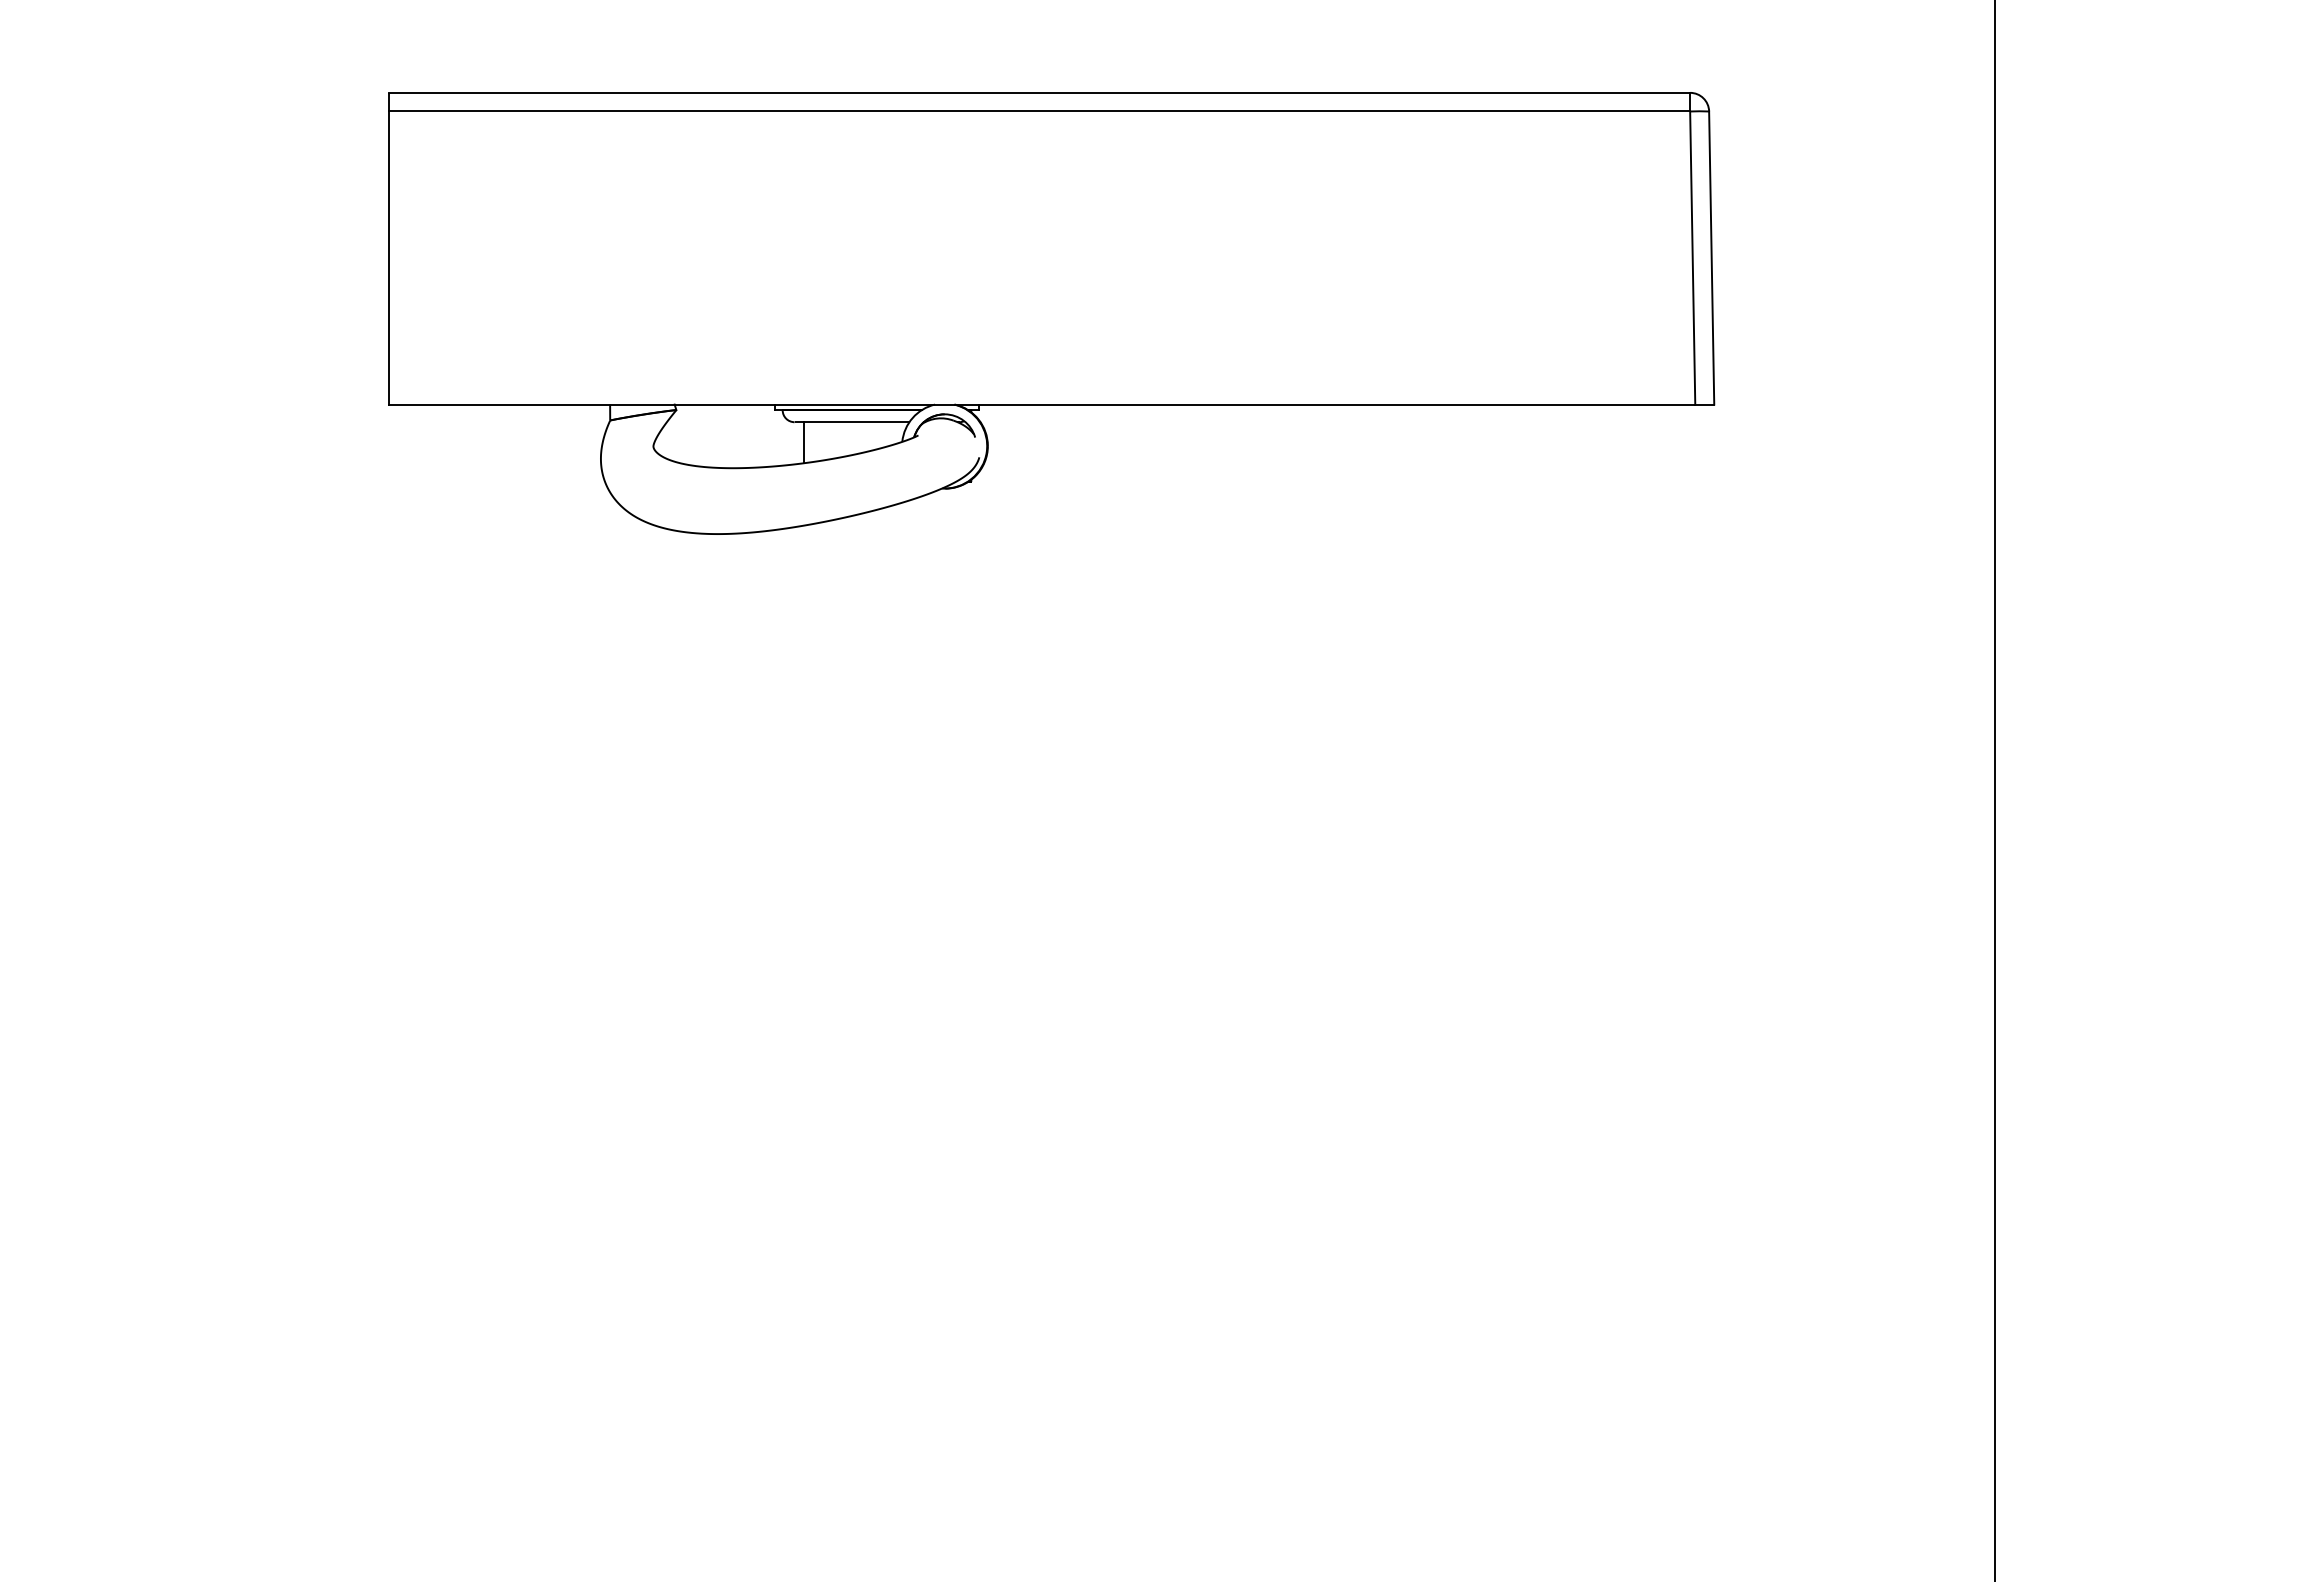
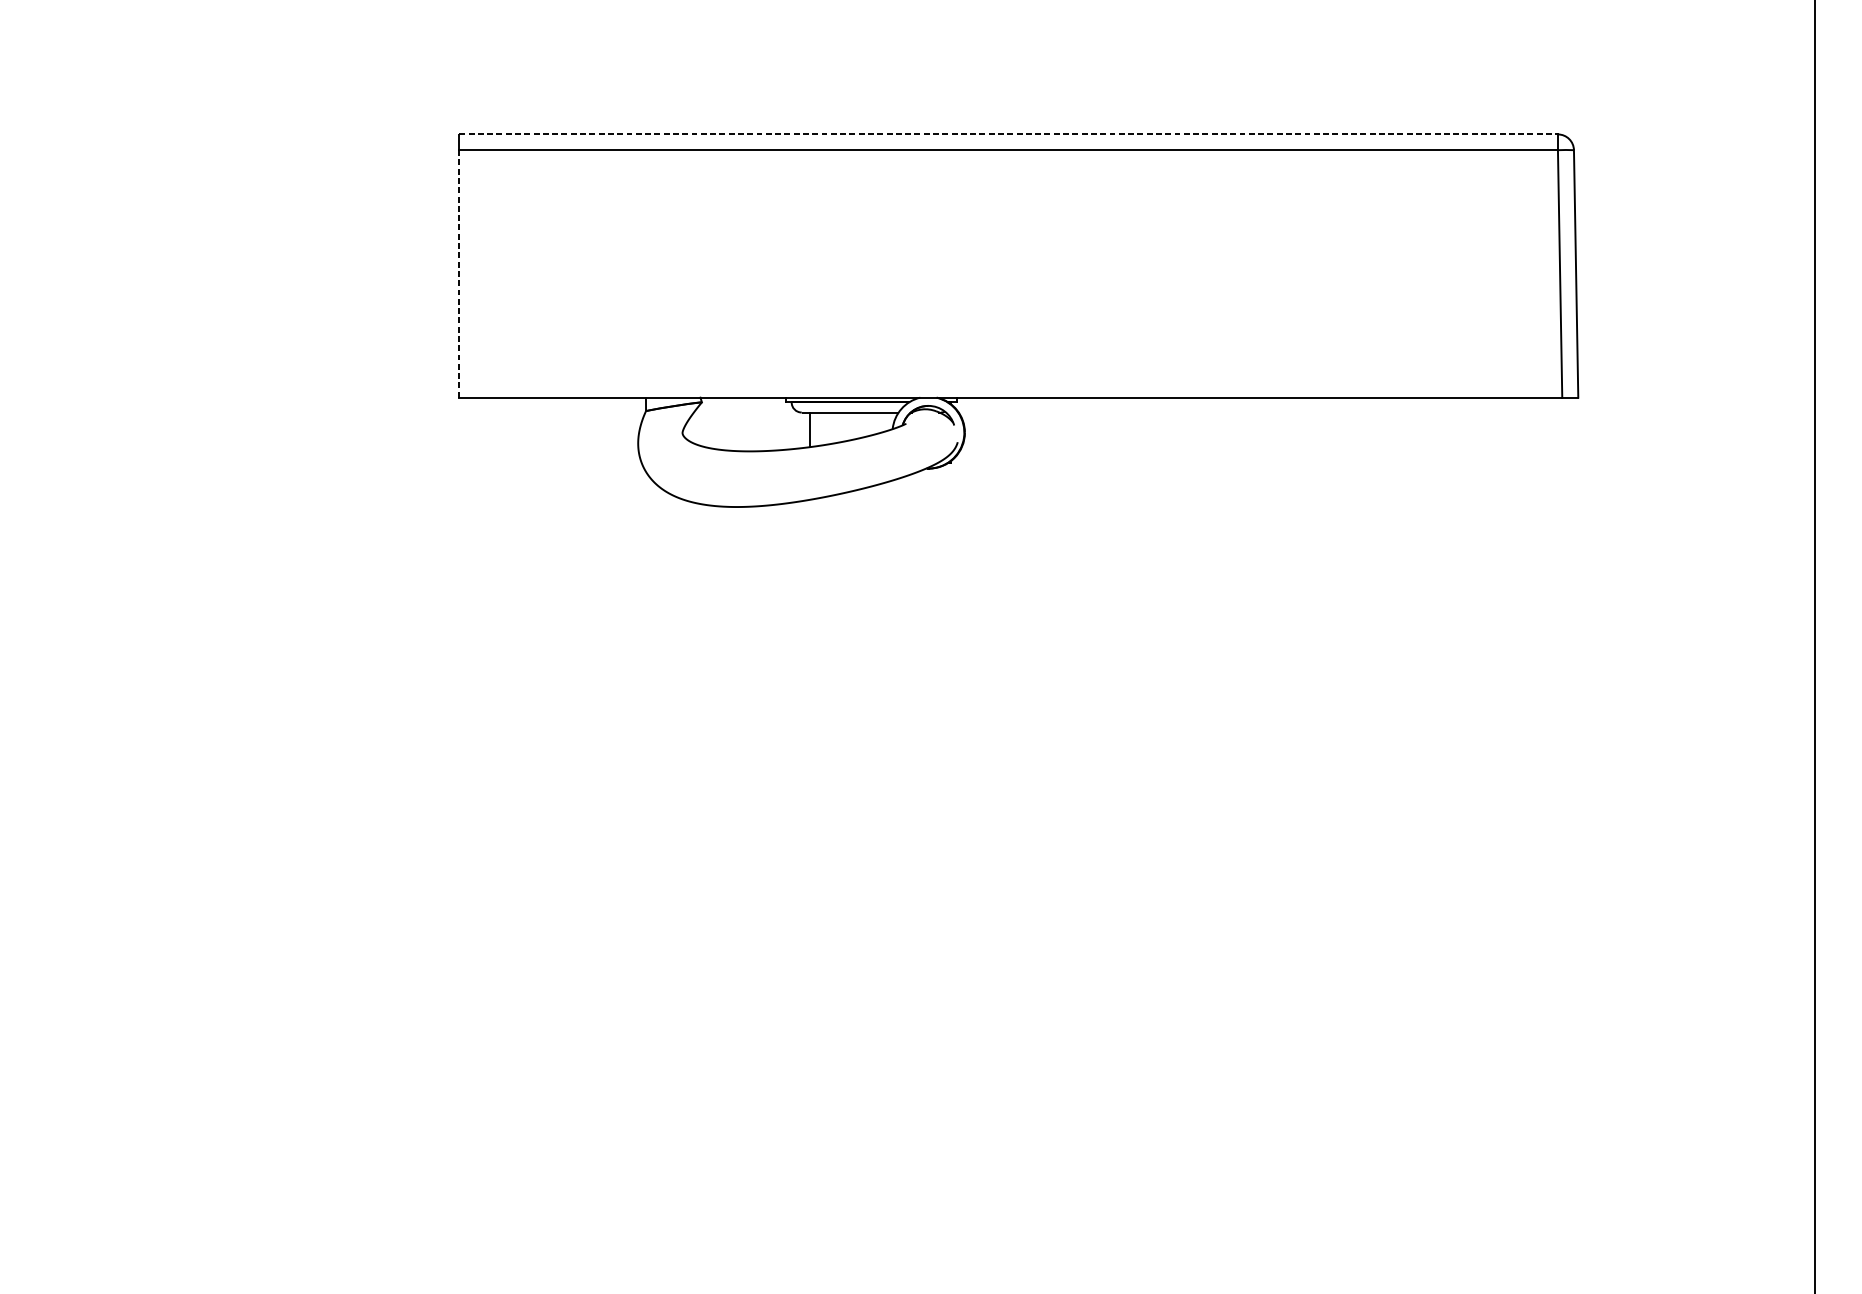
line: (1039, 92) -> (1008, 134), solid -> dashed
line: (389, 258) -> (459, 274), solid -> dashed

